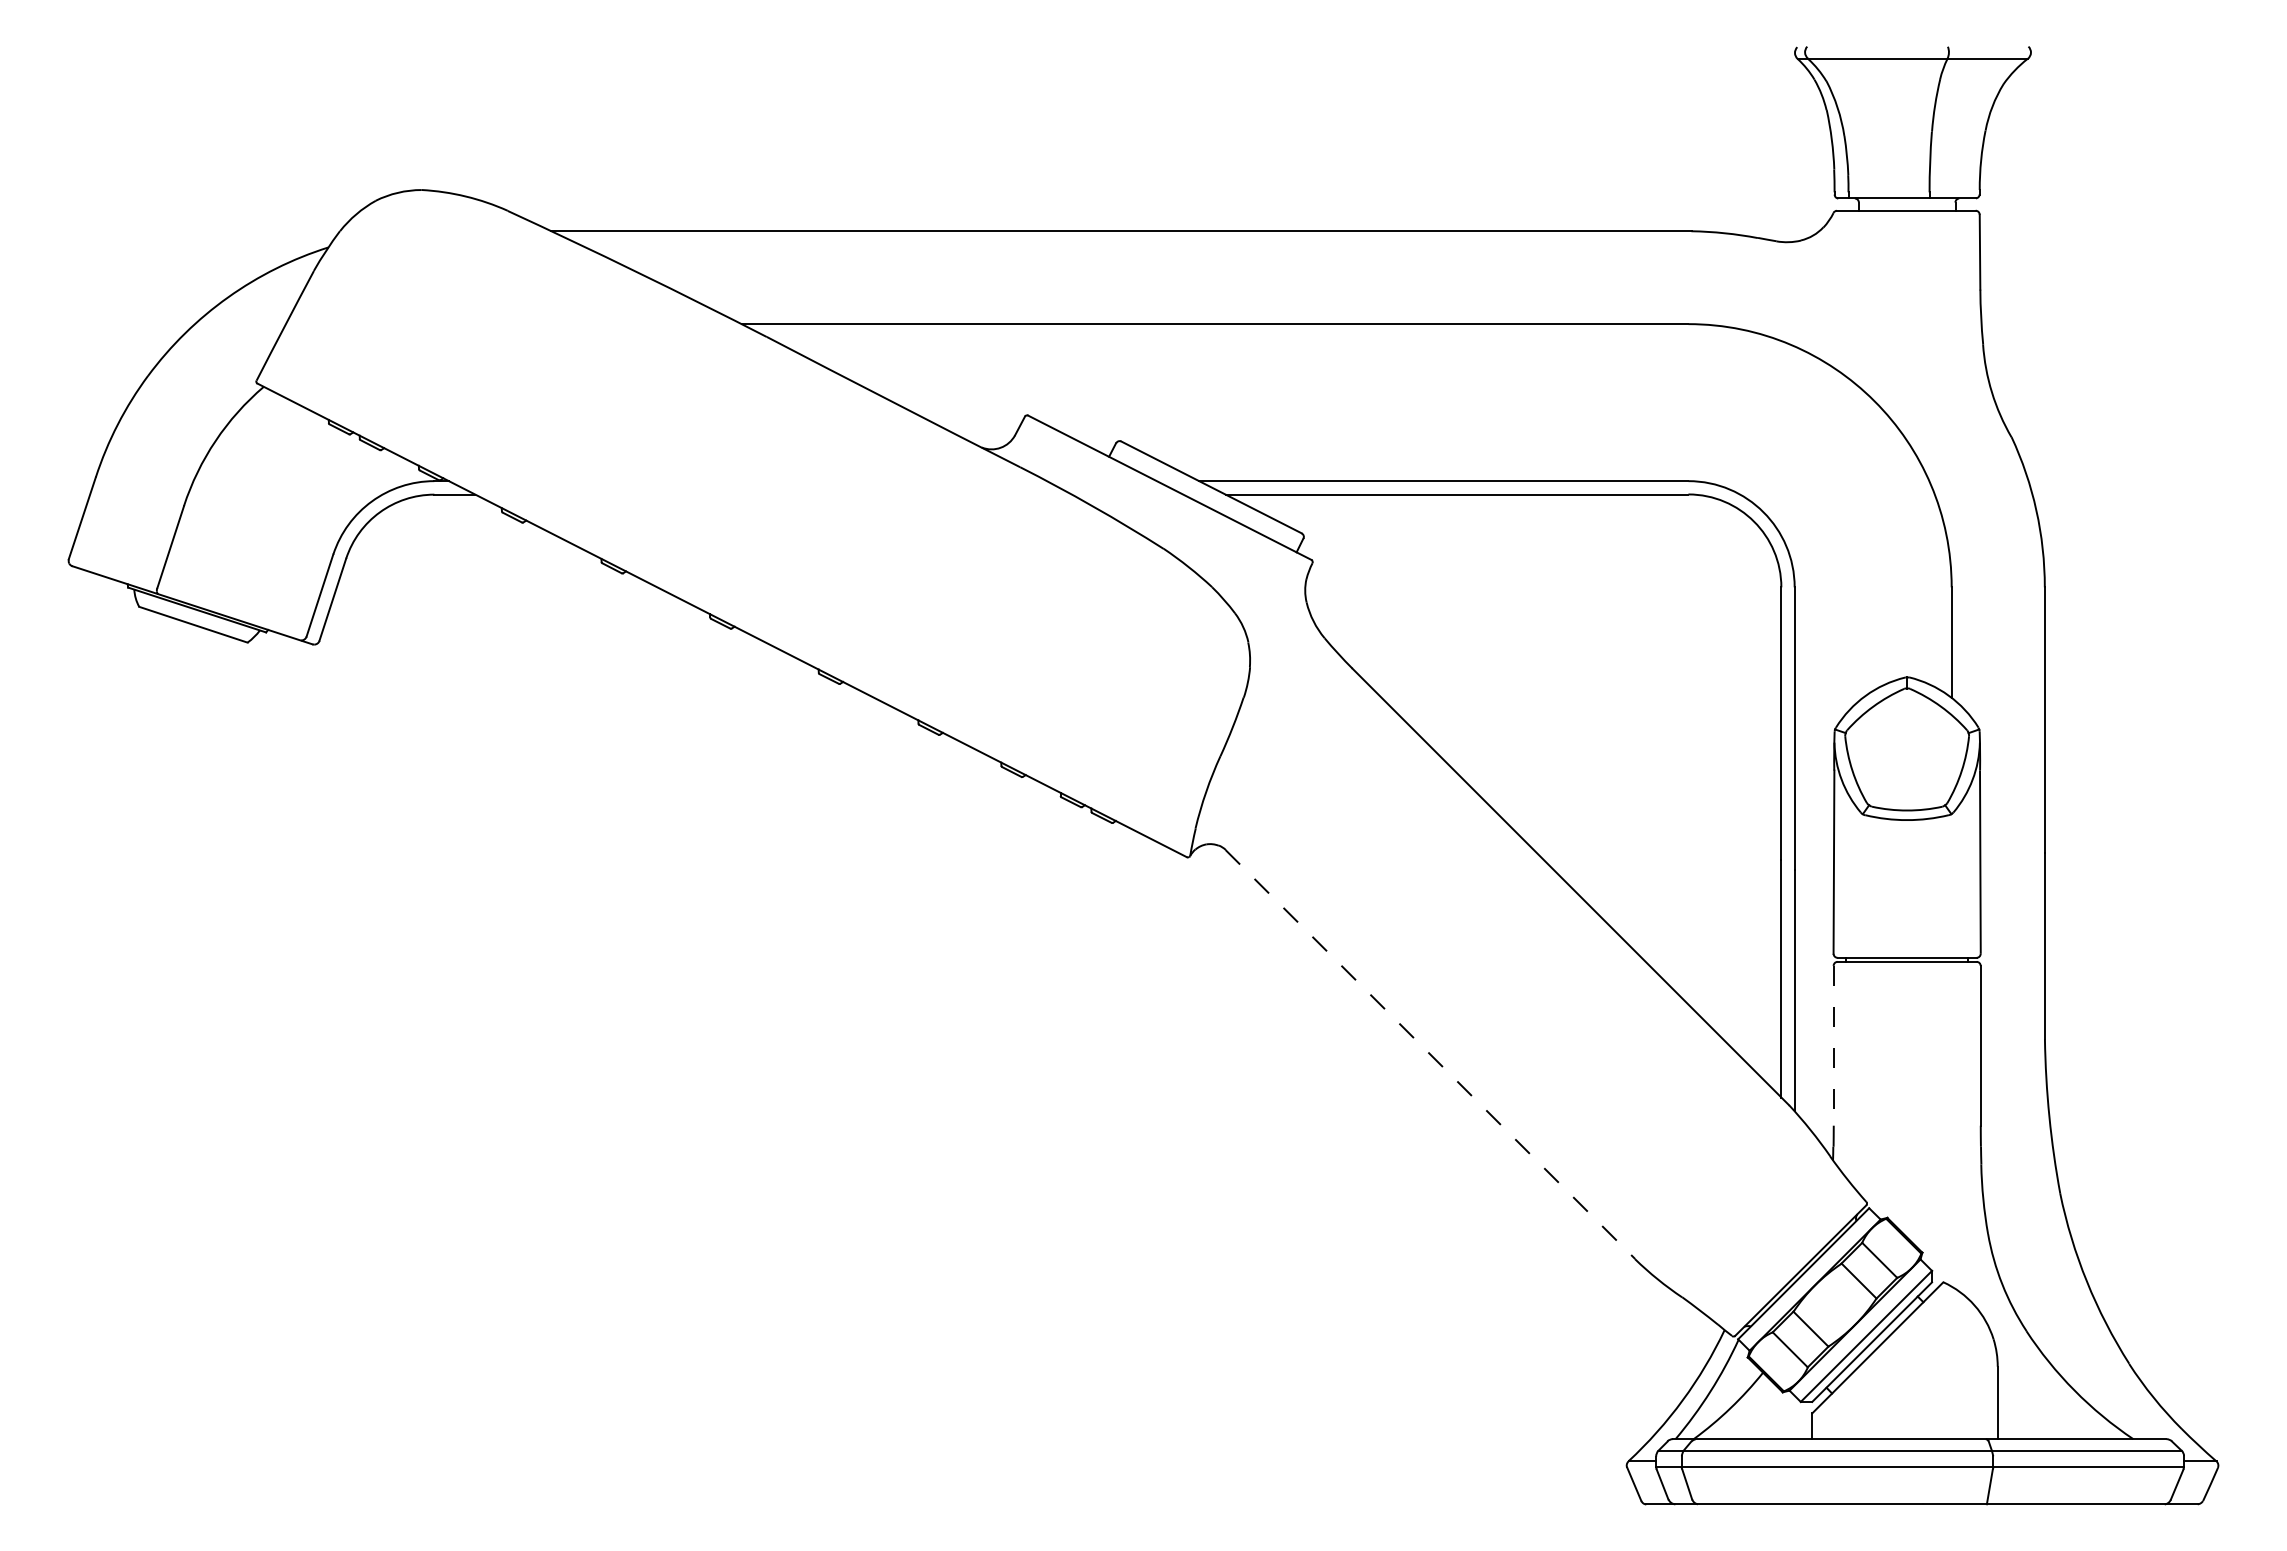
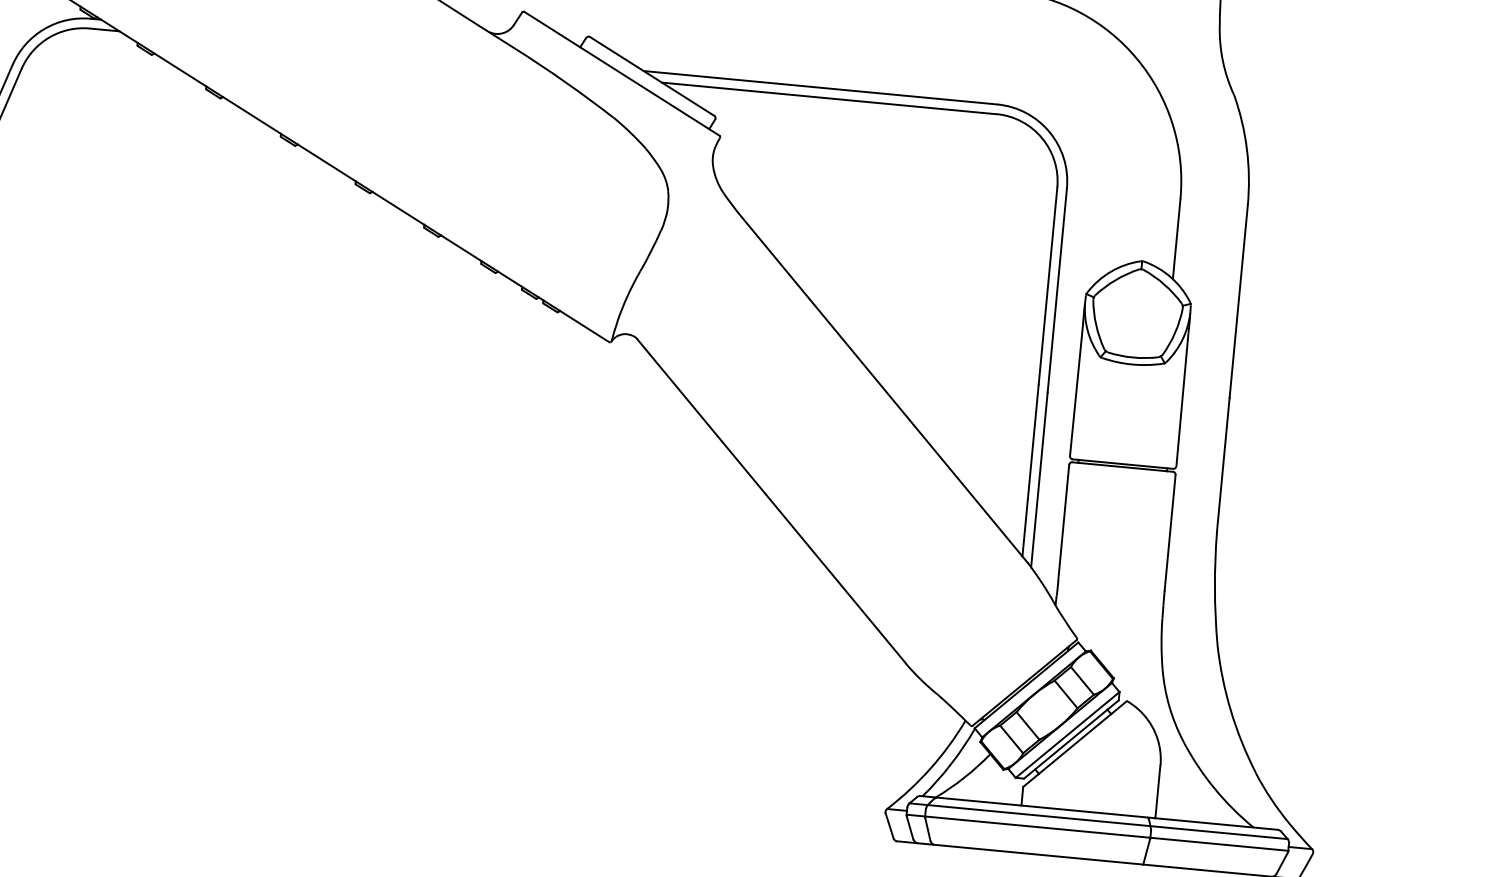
line: (1833, 1045) -> (1063, 522), dashed -> solid
line: (1430, 1054) -> (771, 501), dashed -> solid

